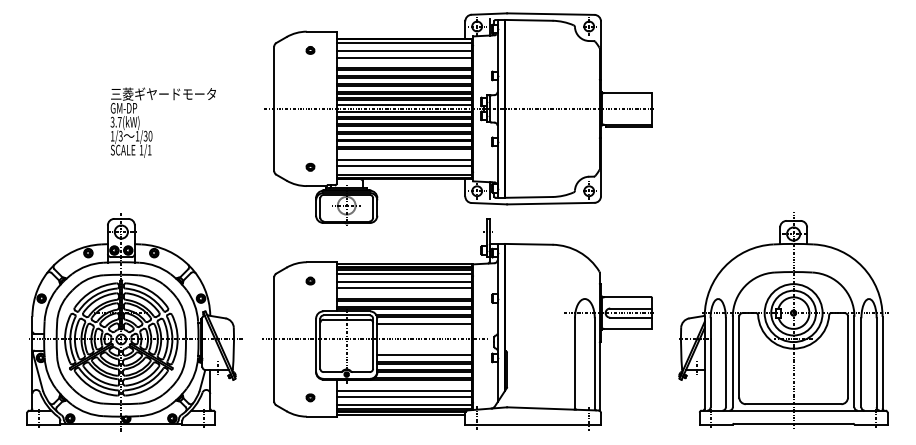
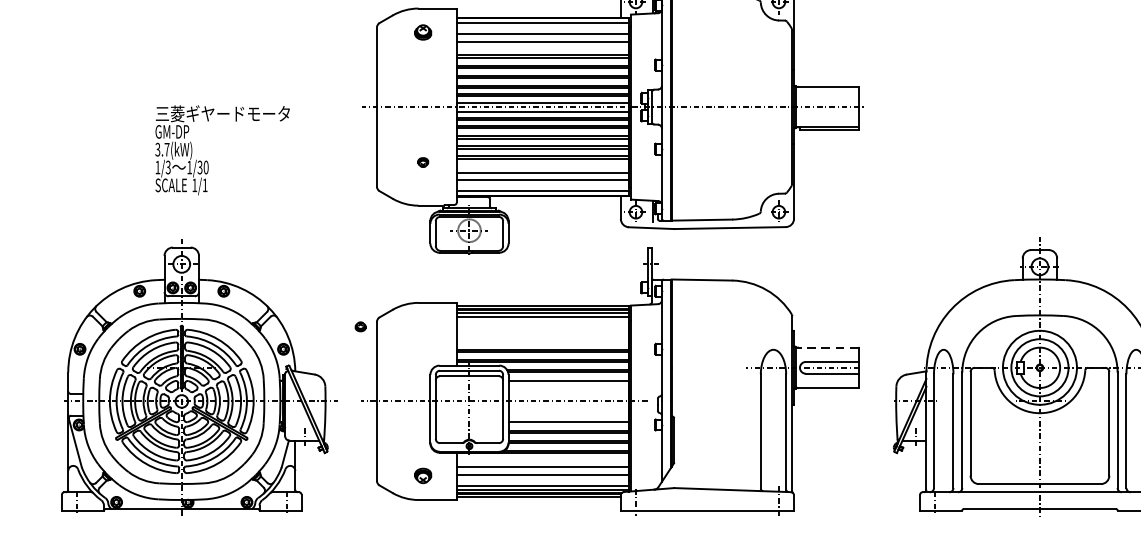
part: (310, 50) -> (423, 32), size x1.6
text: (162, 122) -> (221, 150), moved
part: (310, 166) -> (423, 161), moved
part: (310, 280) -> (360, 326), moved
line: (403, 282) -> (541, 328), removed
line: (403, 288) -> (541, 336), removed
line: (627, 297) -> (827, 347), solid -> dashed
part: (310, 397) -> (423, 475), size x1.6

